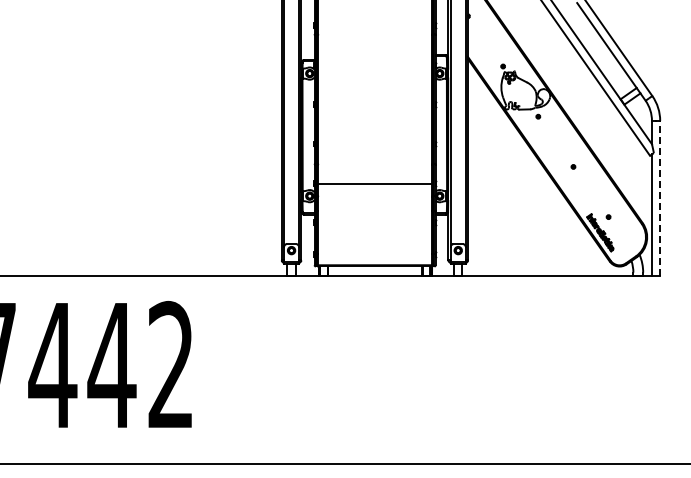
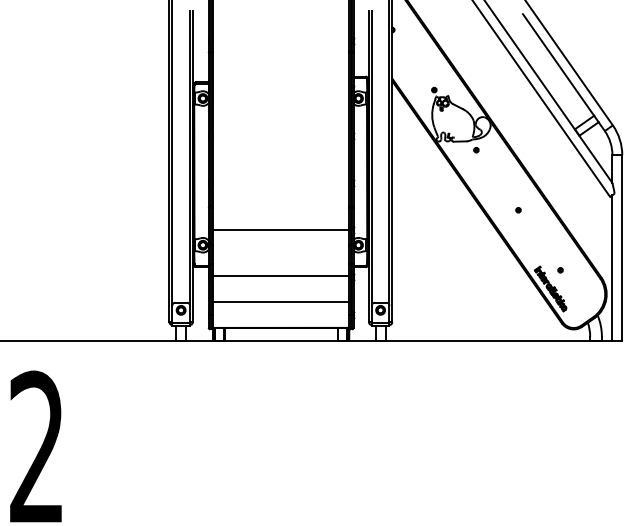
line: (660, 197) -> (622, 246), dashed -> solid
line: (375, 221) -> (281, 275), added
line: (375, 243) -> (281, 301), added

